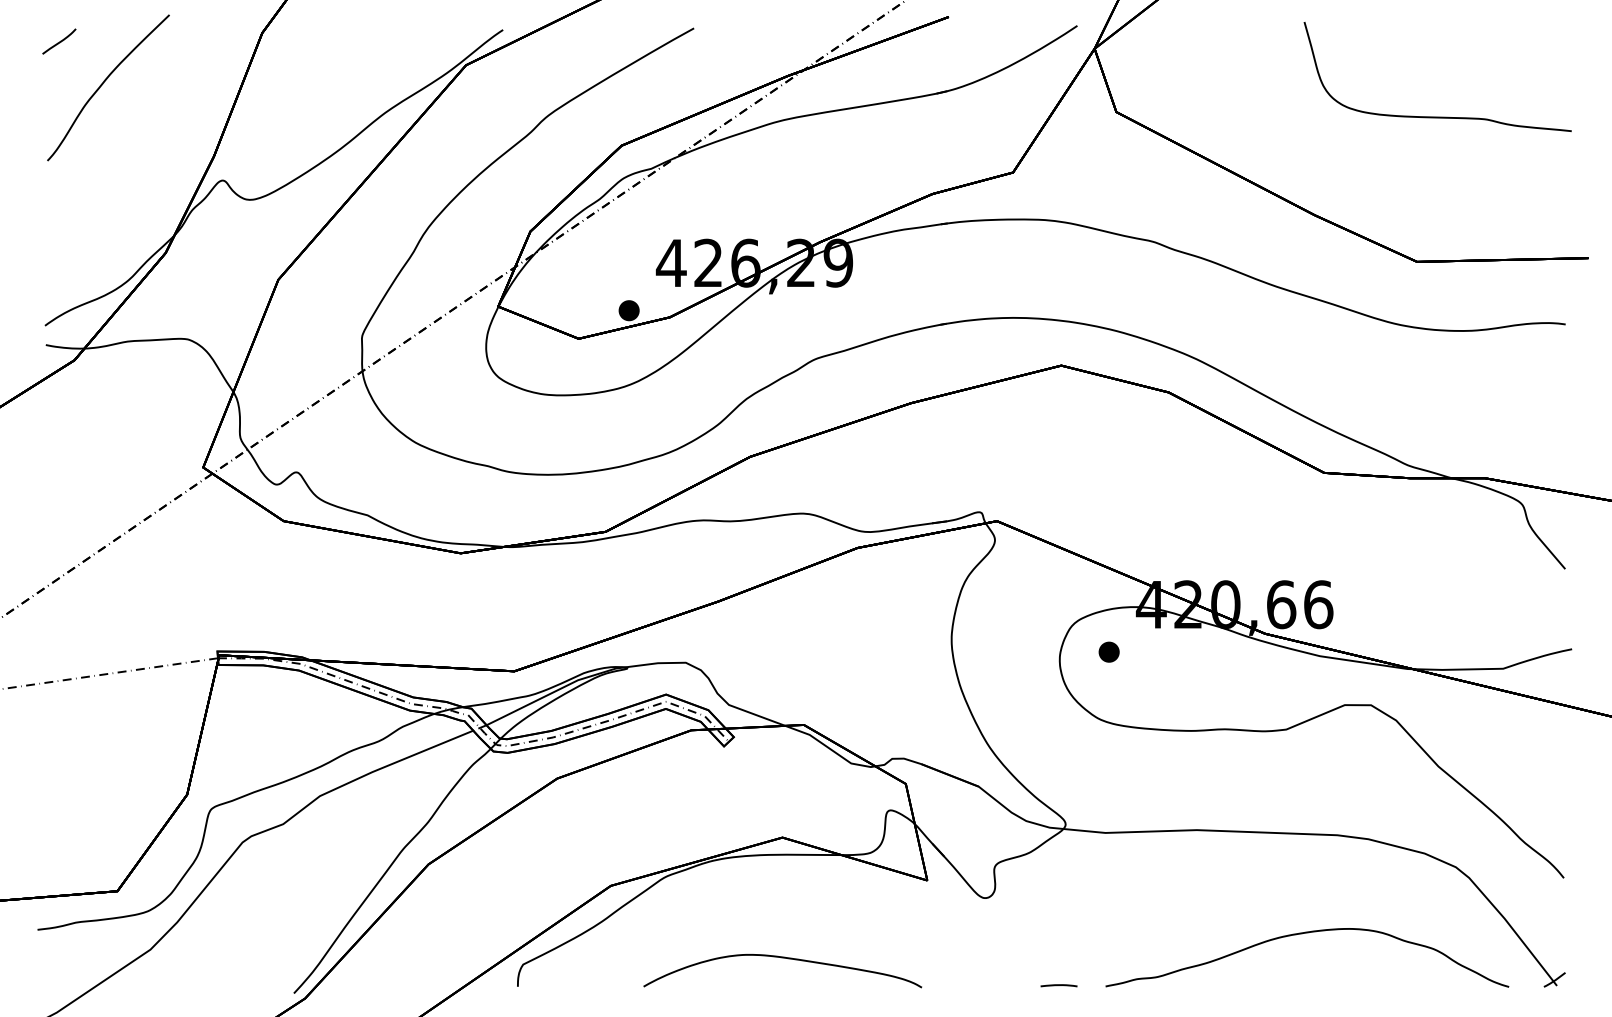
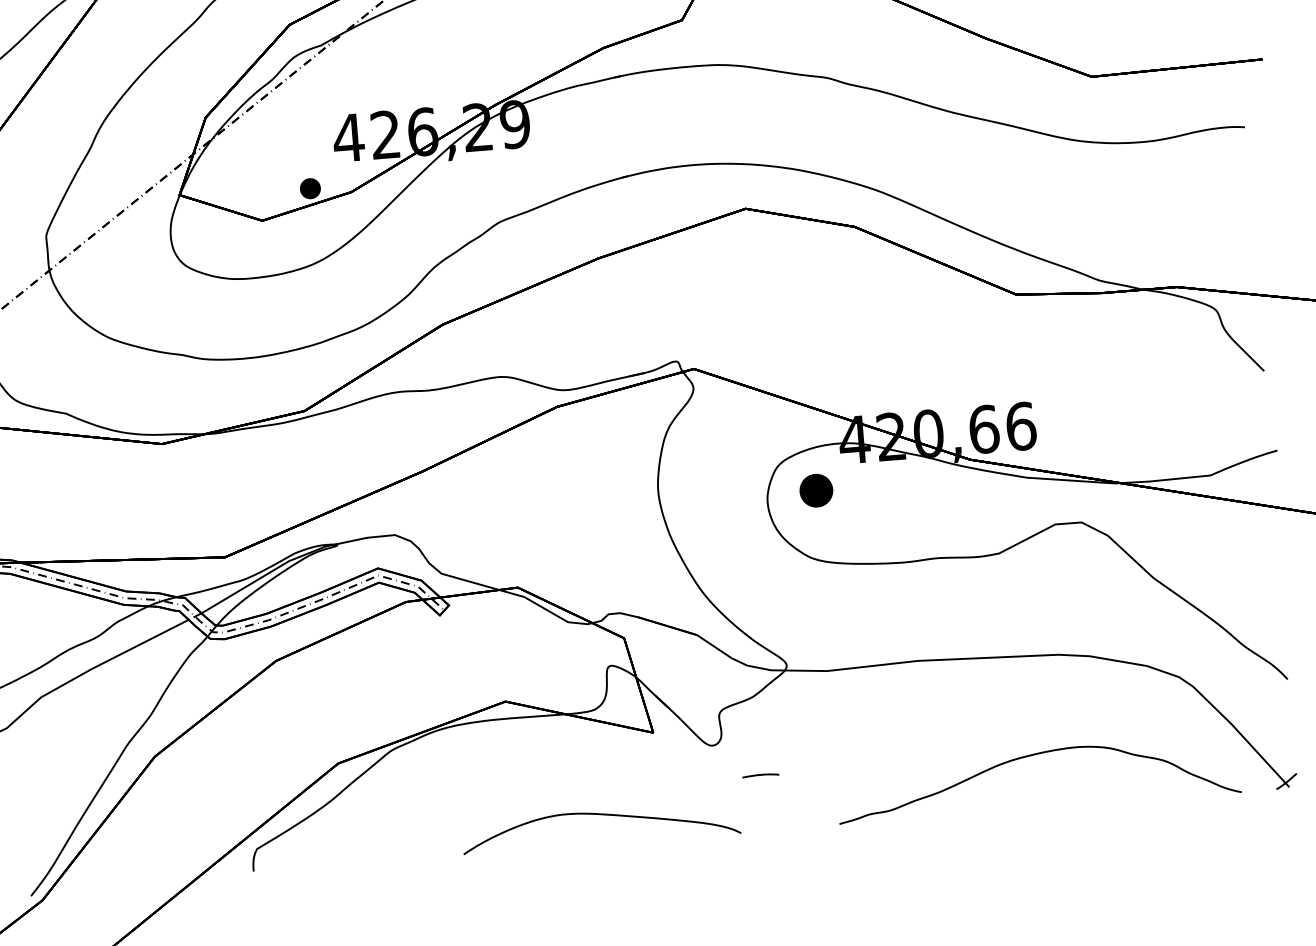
part: (1108, 651) -> (815, 489), size x1.6
curve: (782, 958) -> (599, 815), moved
line: (1058, 985) -> (760, 775), moved

